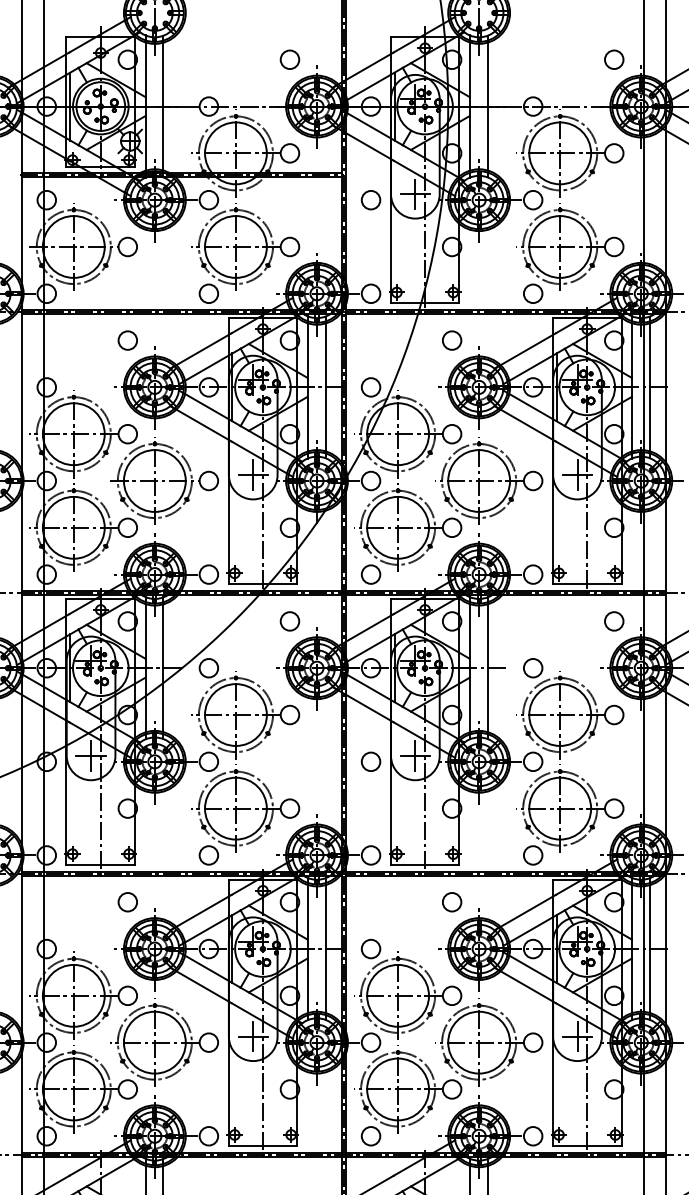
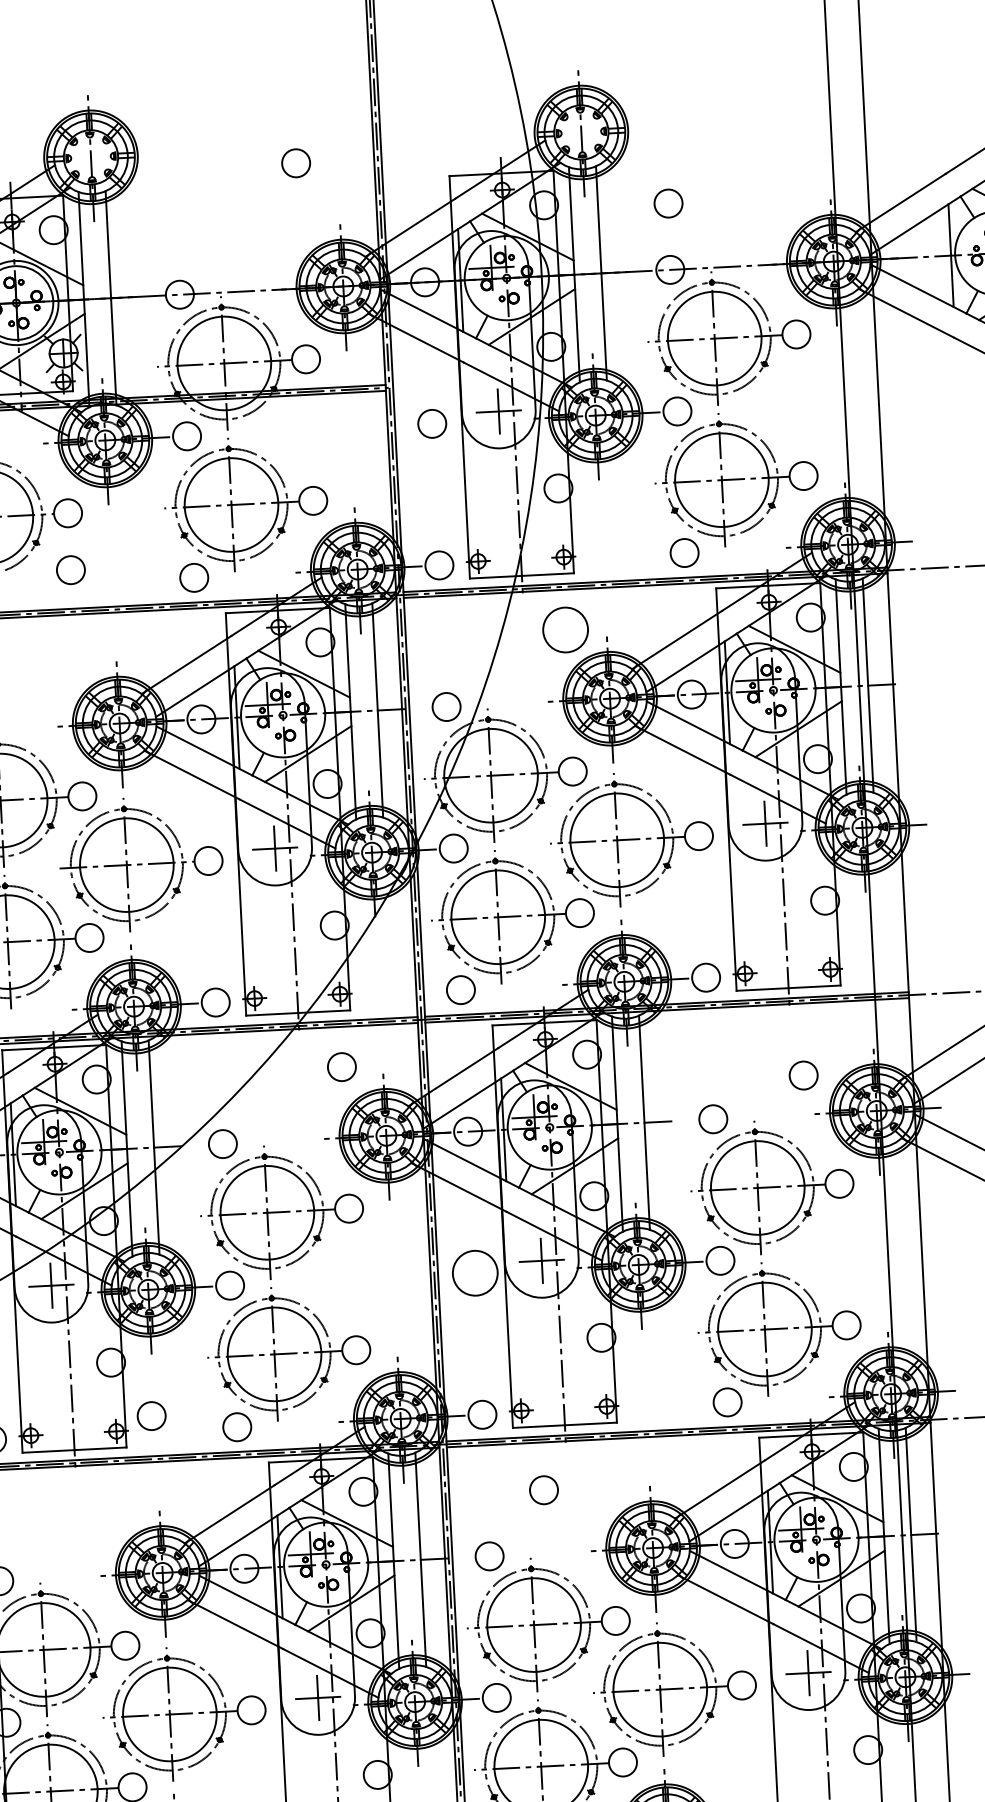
circle: (289, 59) -> (295, 162), moved
circle: (614, 59) -> (668, 203), moved
circle: (127, 340) -> (70, 570), moved
circle: (451, 340) -> (564, 629), size x1.6
circle: (614, 621) -> (804, 1075), moved
circle: (370, 761) -> (474, 1272), size x1.6
circle: (127, 902) -> (151, 1416), moved
circle: (452, 902) -> (544, 1490), moved

